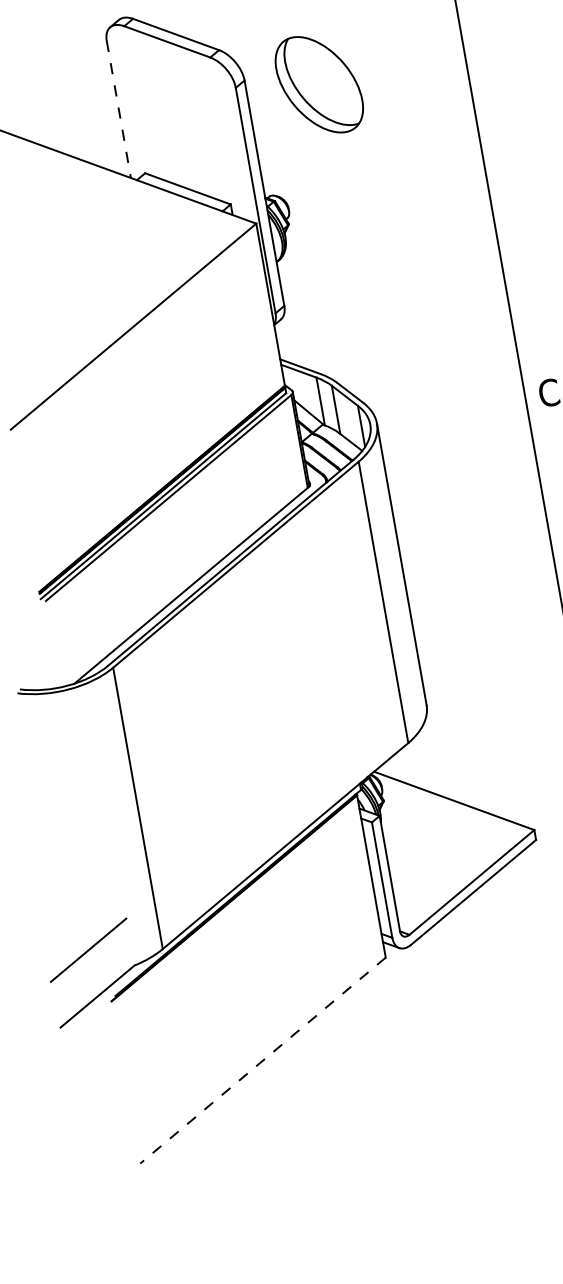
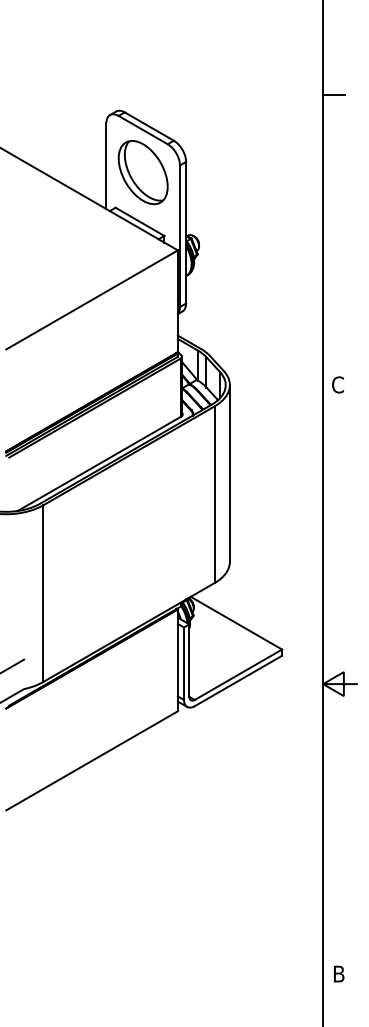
part: (318, 84) -> (142, 172), moved
line: (119, 110) -> (106, 166), dashed -> solid
line: (262, 1061) -> (91, 761), dashed -> solid

